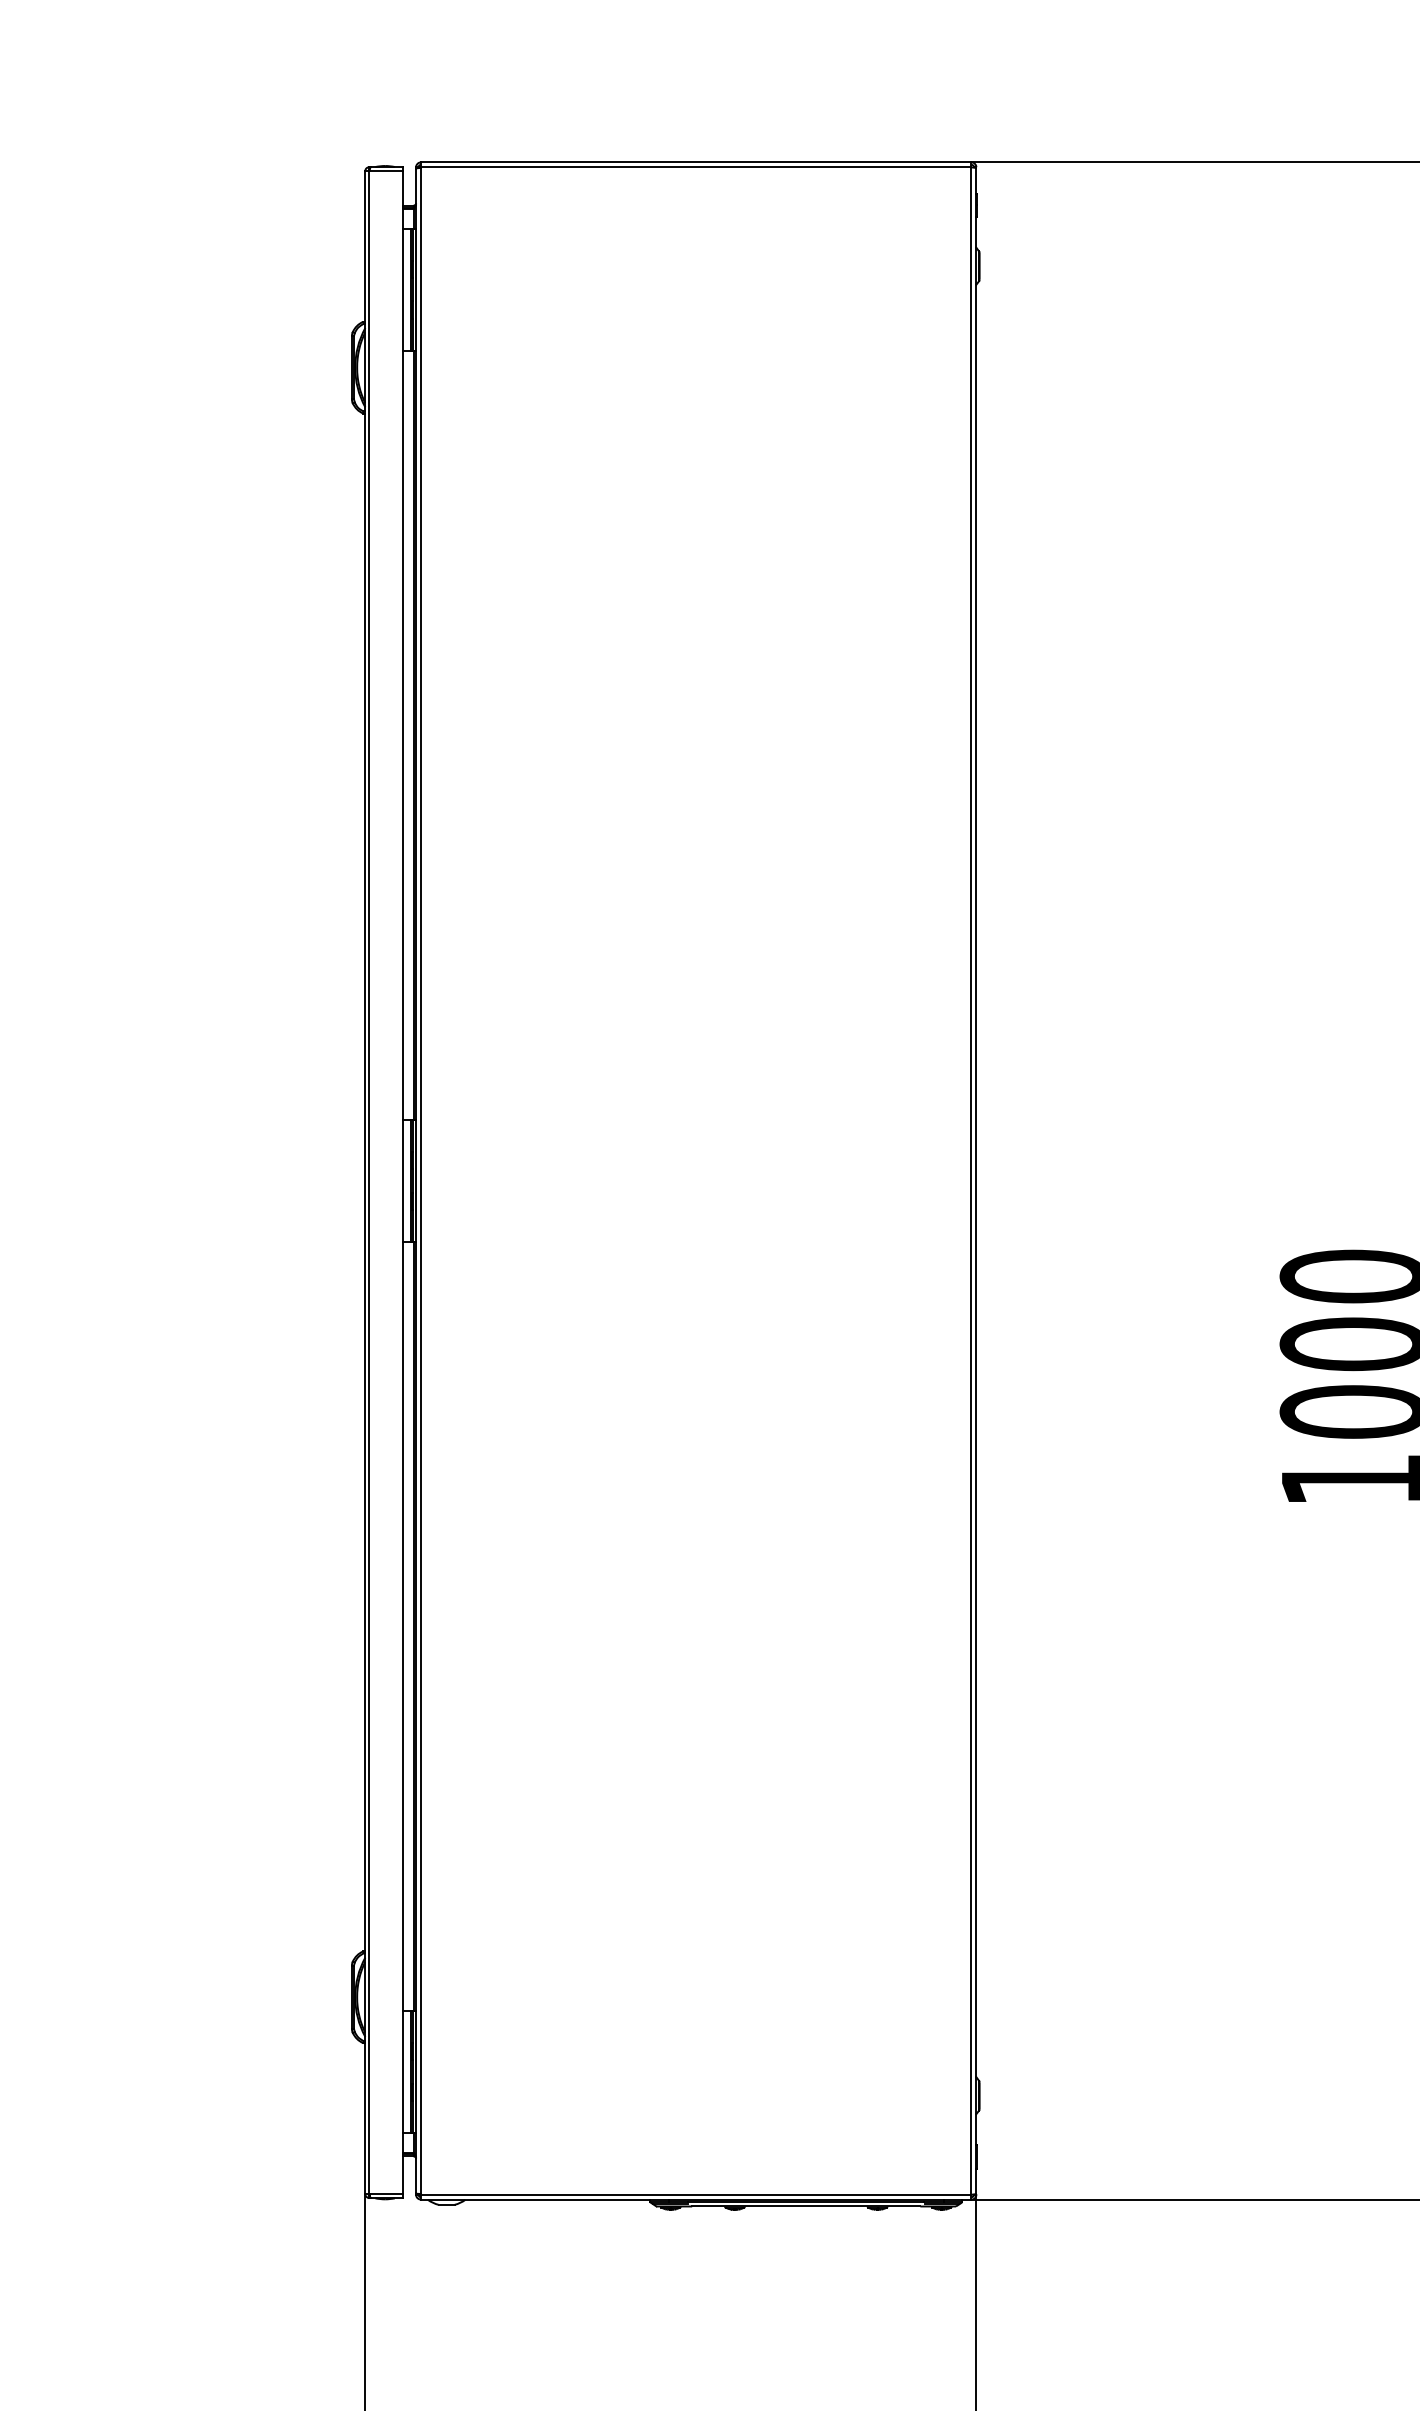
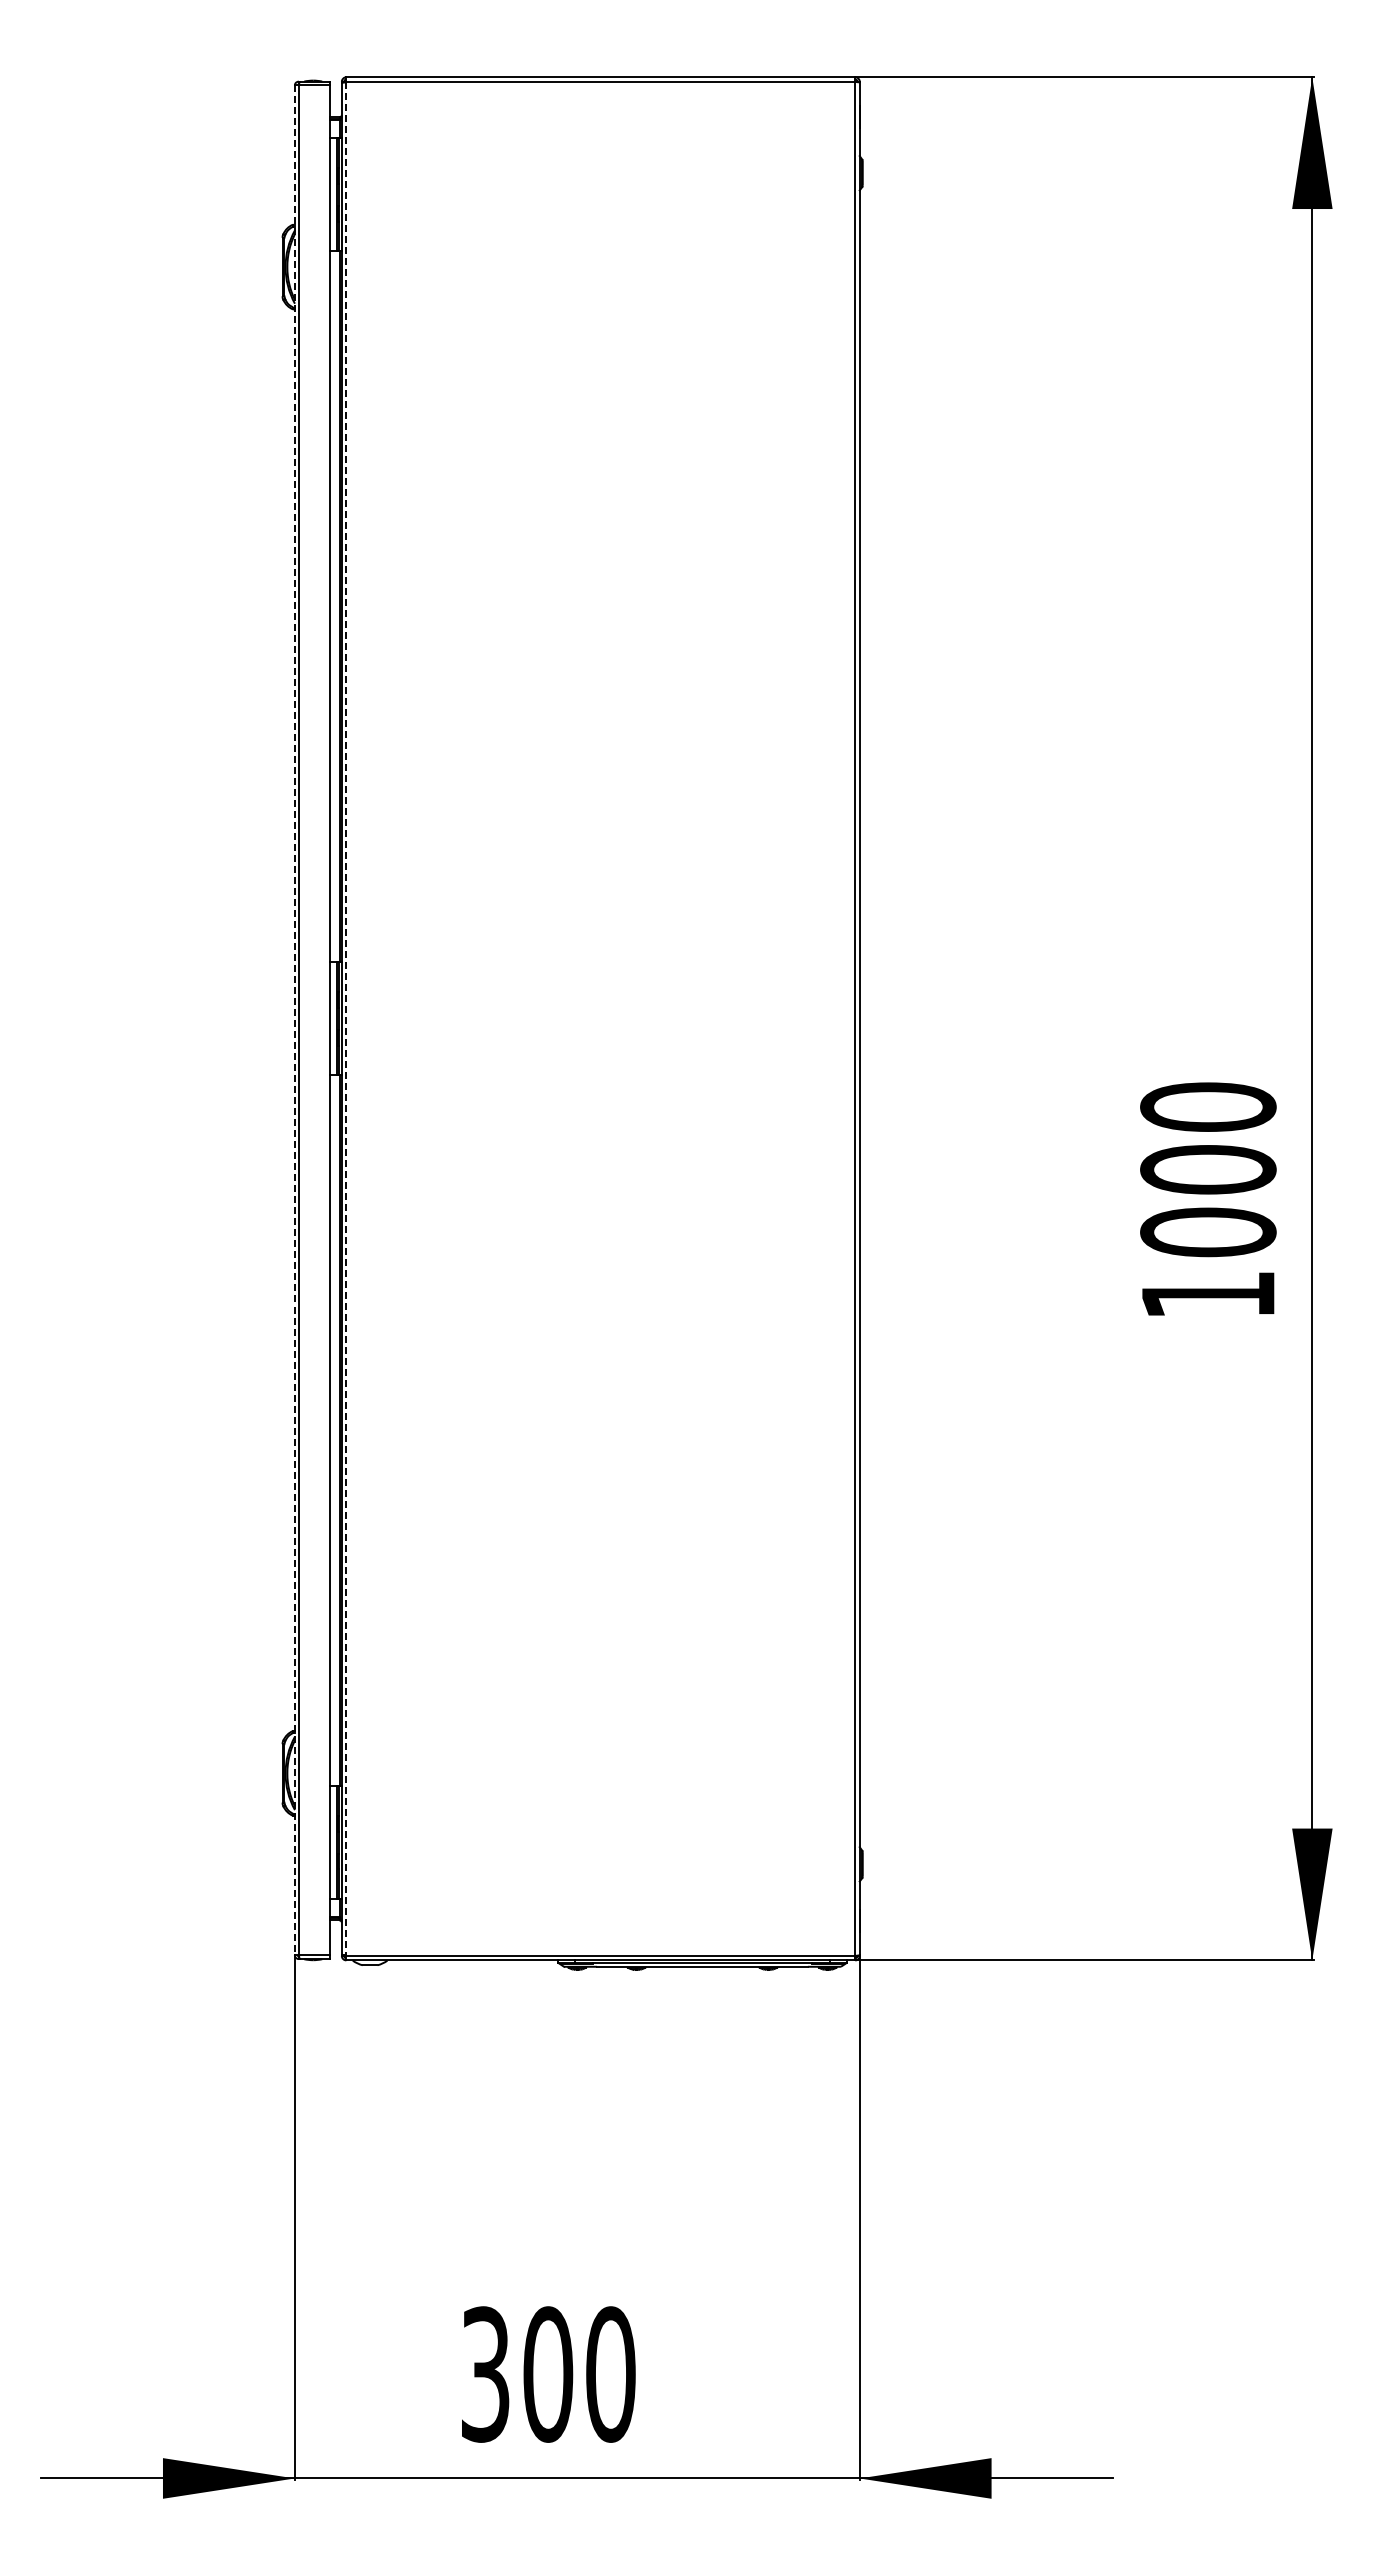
line: (421, 1180) -> (346, 1018), solid -> dashed
line: (364, 1182) -> (294, 1020), solid -> dashed

